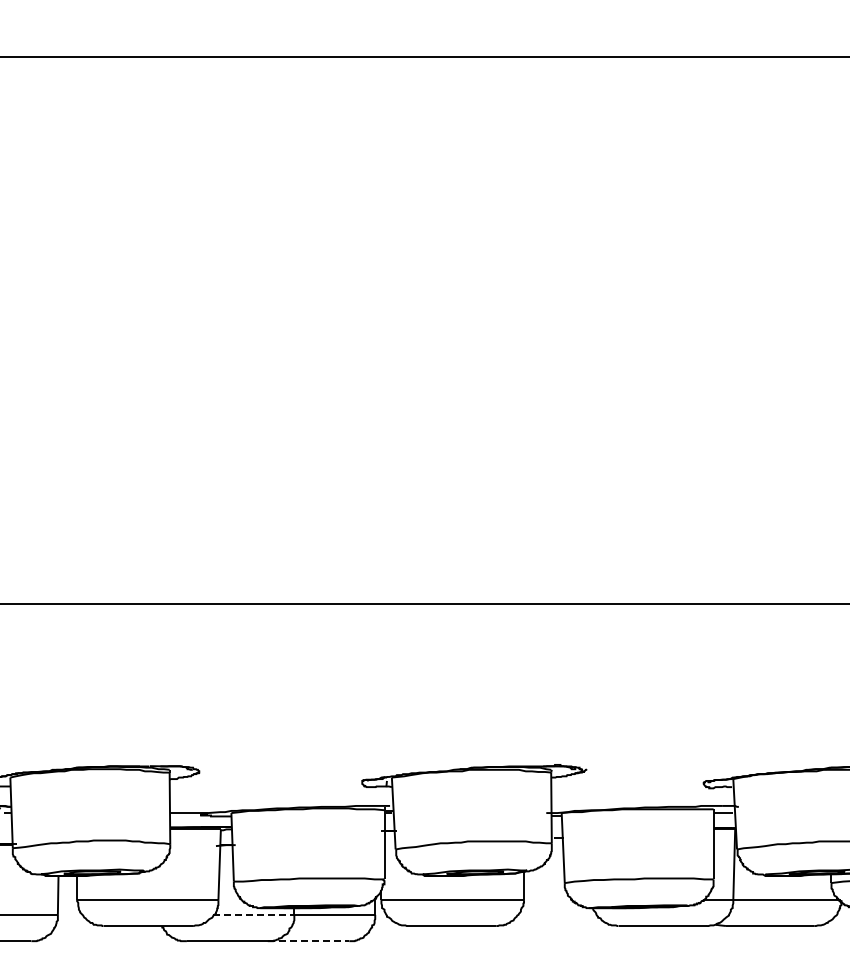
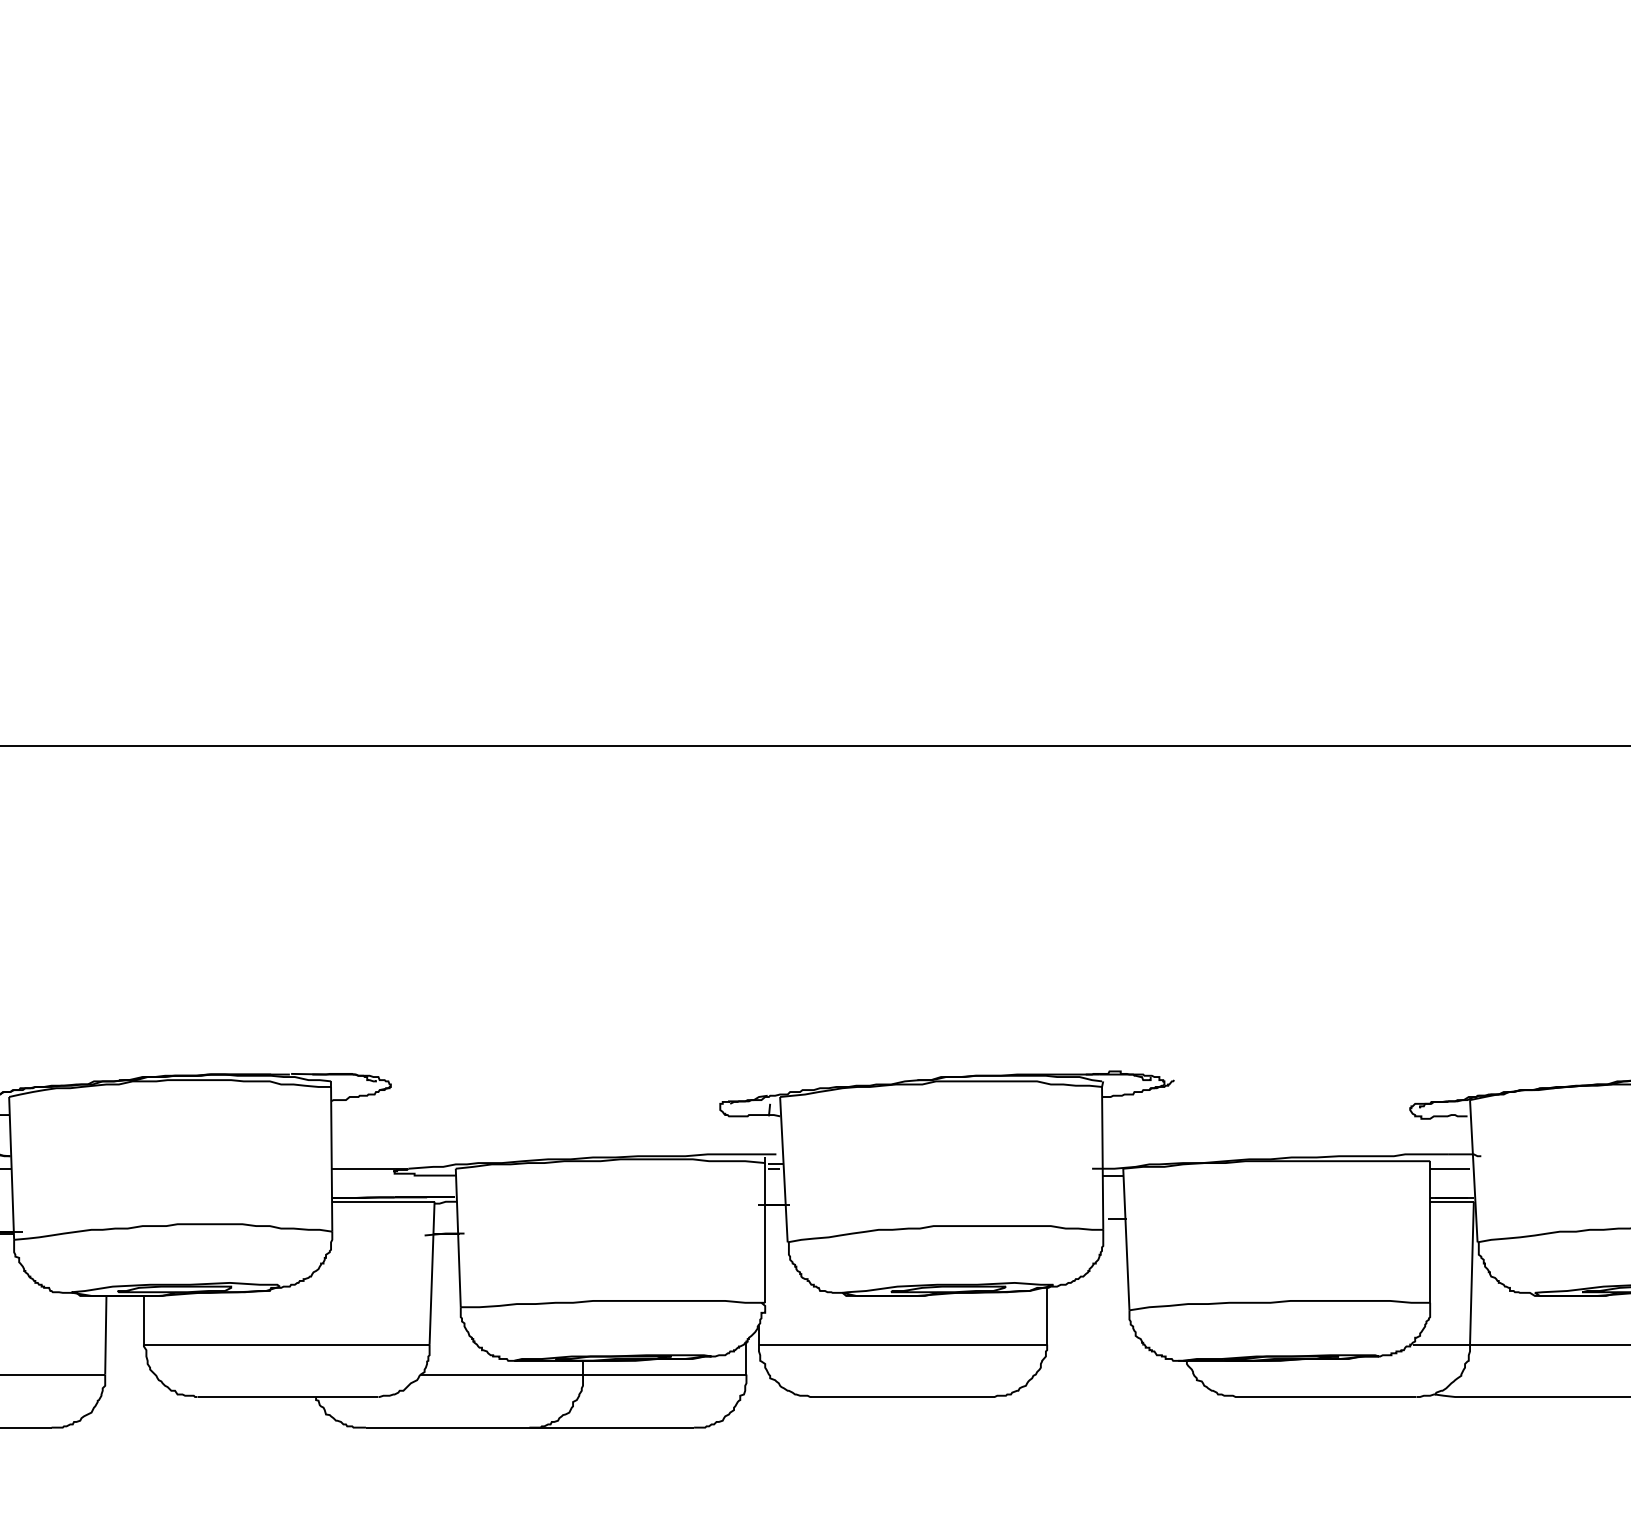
line: (254, 914) -> (502, 1373), dashed -> solid
line: (308, 941) -> (611, 1428), dashed -> solid

